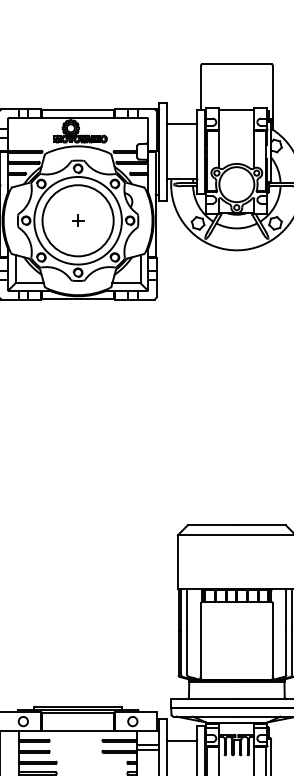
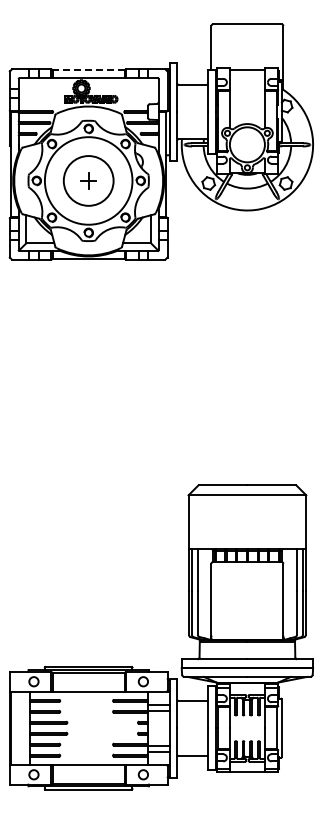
line: (77, 110) -> (88, 70), solid -> dashed
circle: (77, 220) -> (88, 180), size x0.7
part: (77, 220) -> (88, 180), size x1.4

